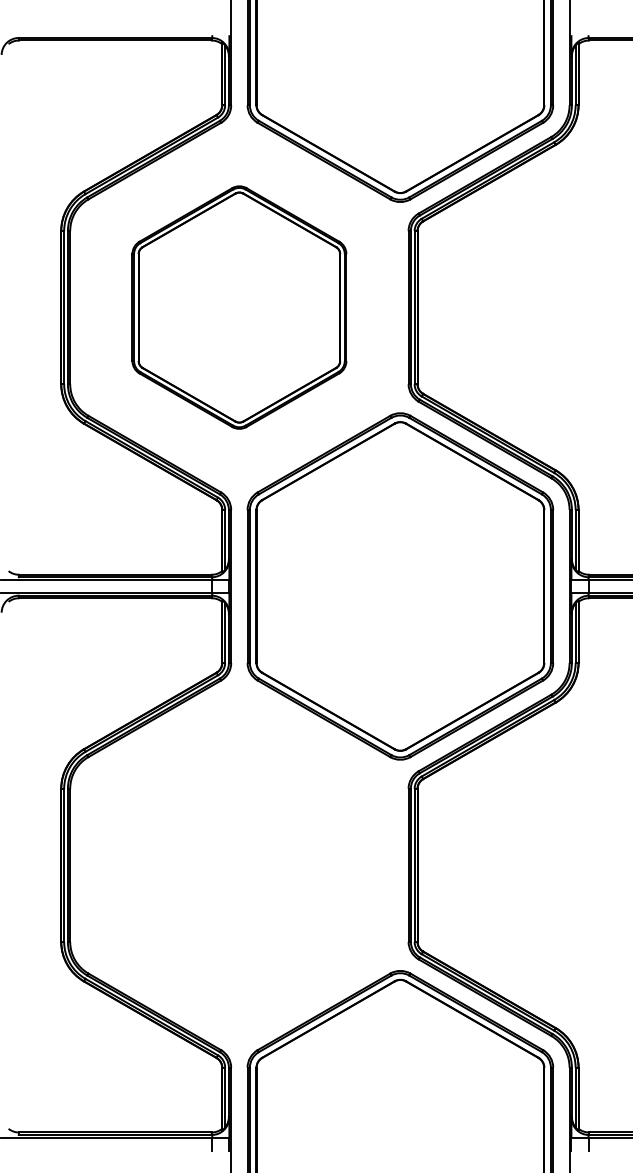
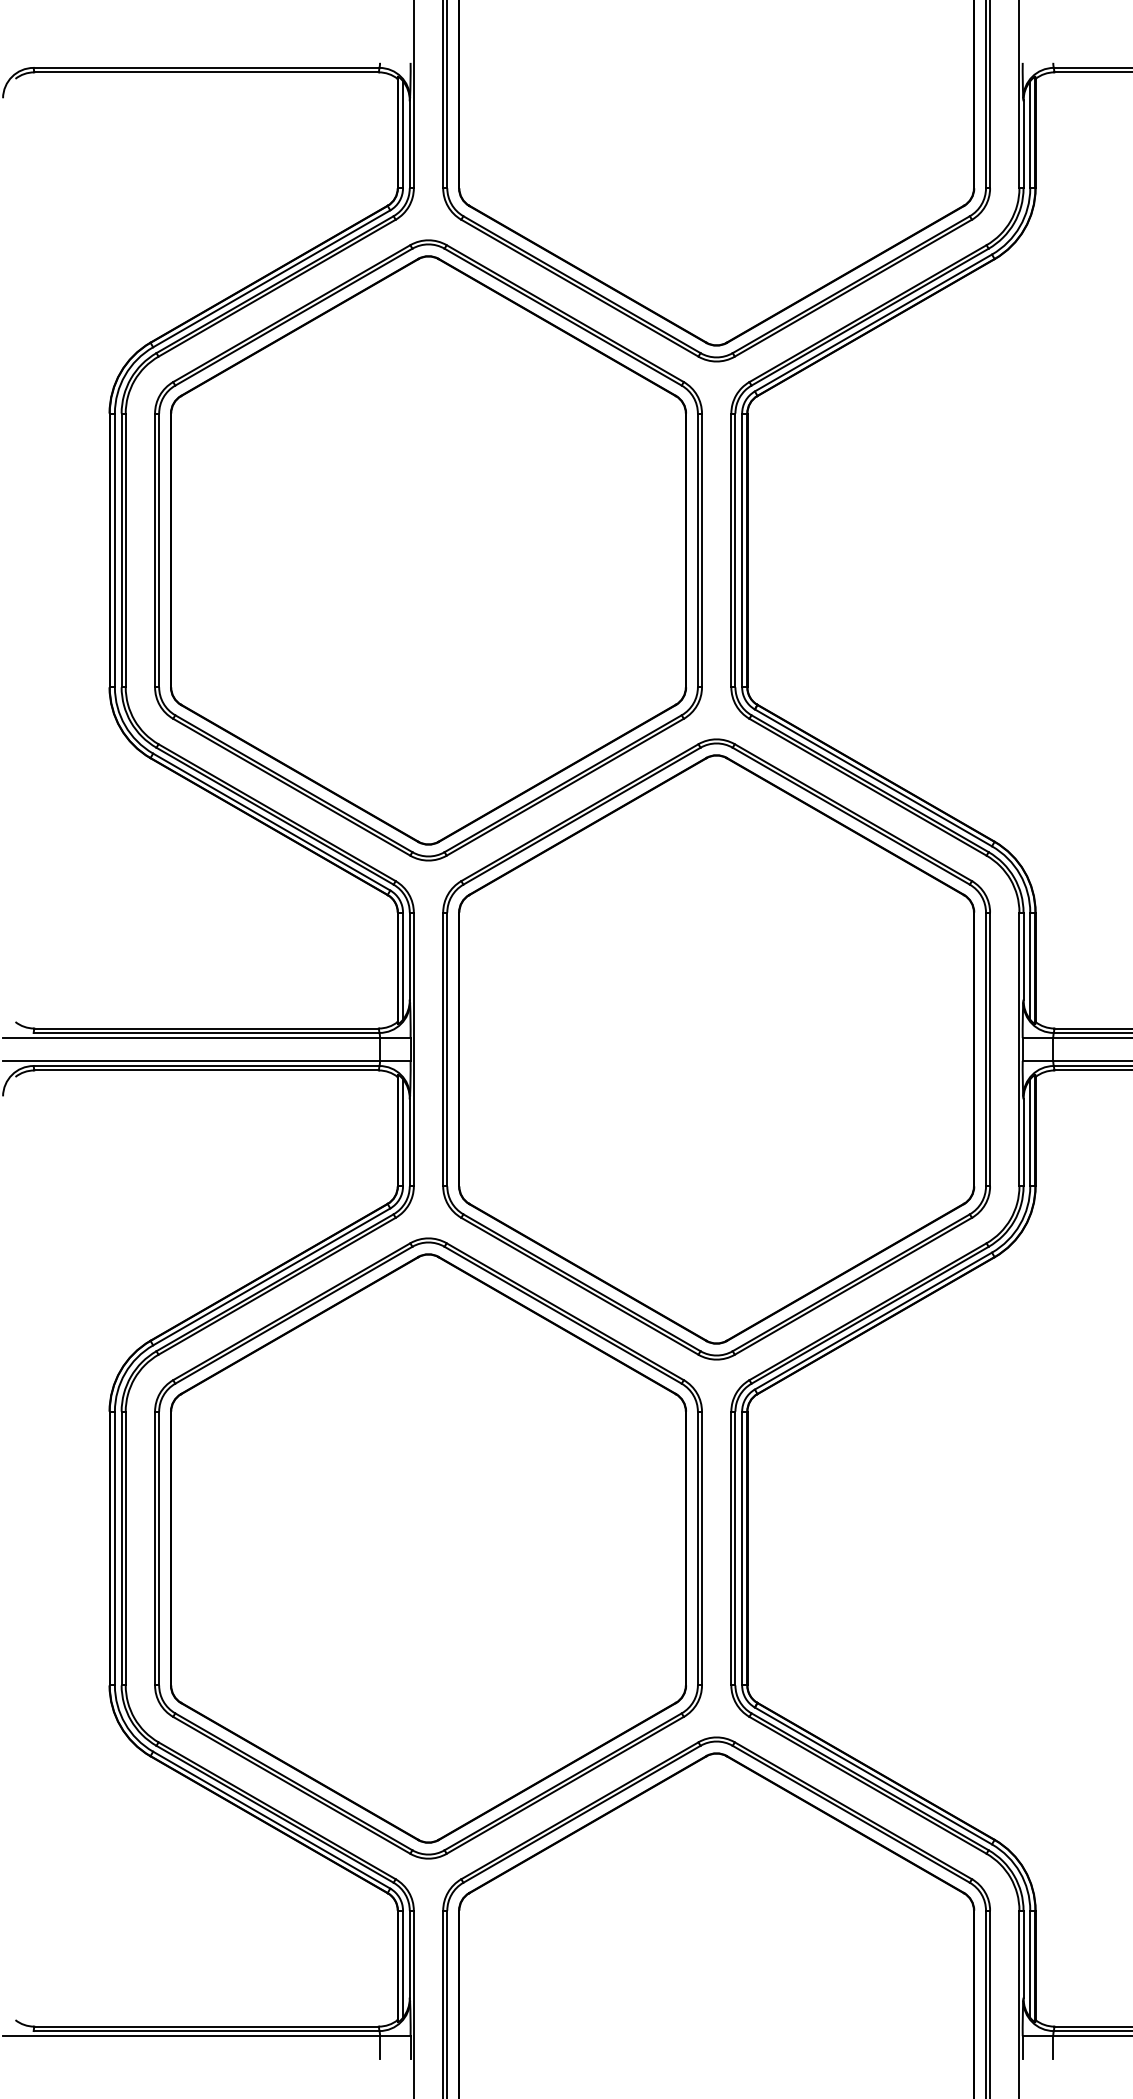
part: (239, 307) -> (428, 550), size x1.43
part: (239, 865) -> (428, 1548), added

